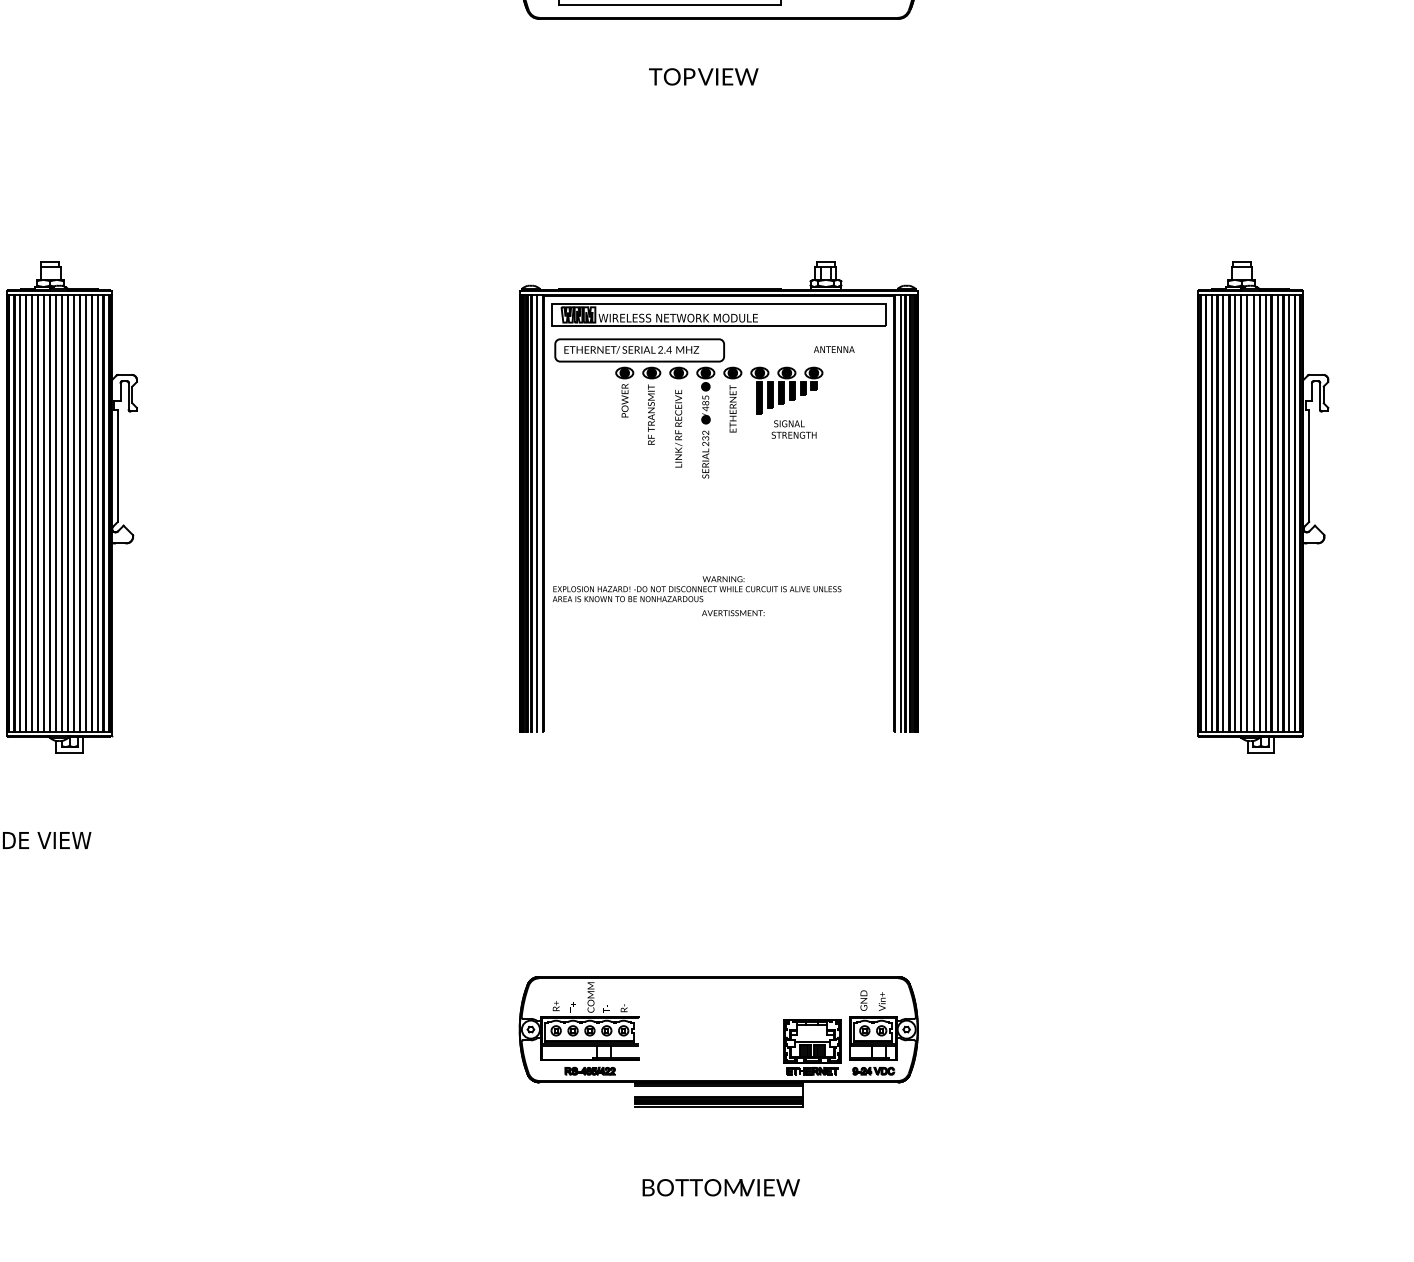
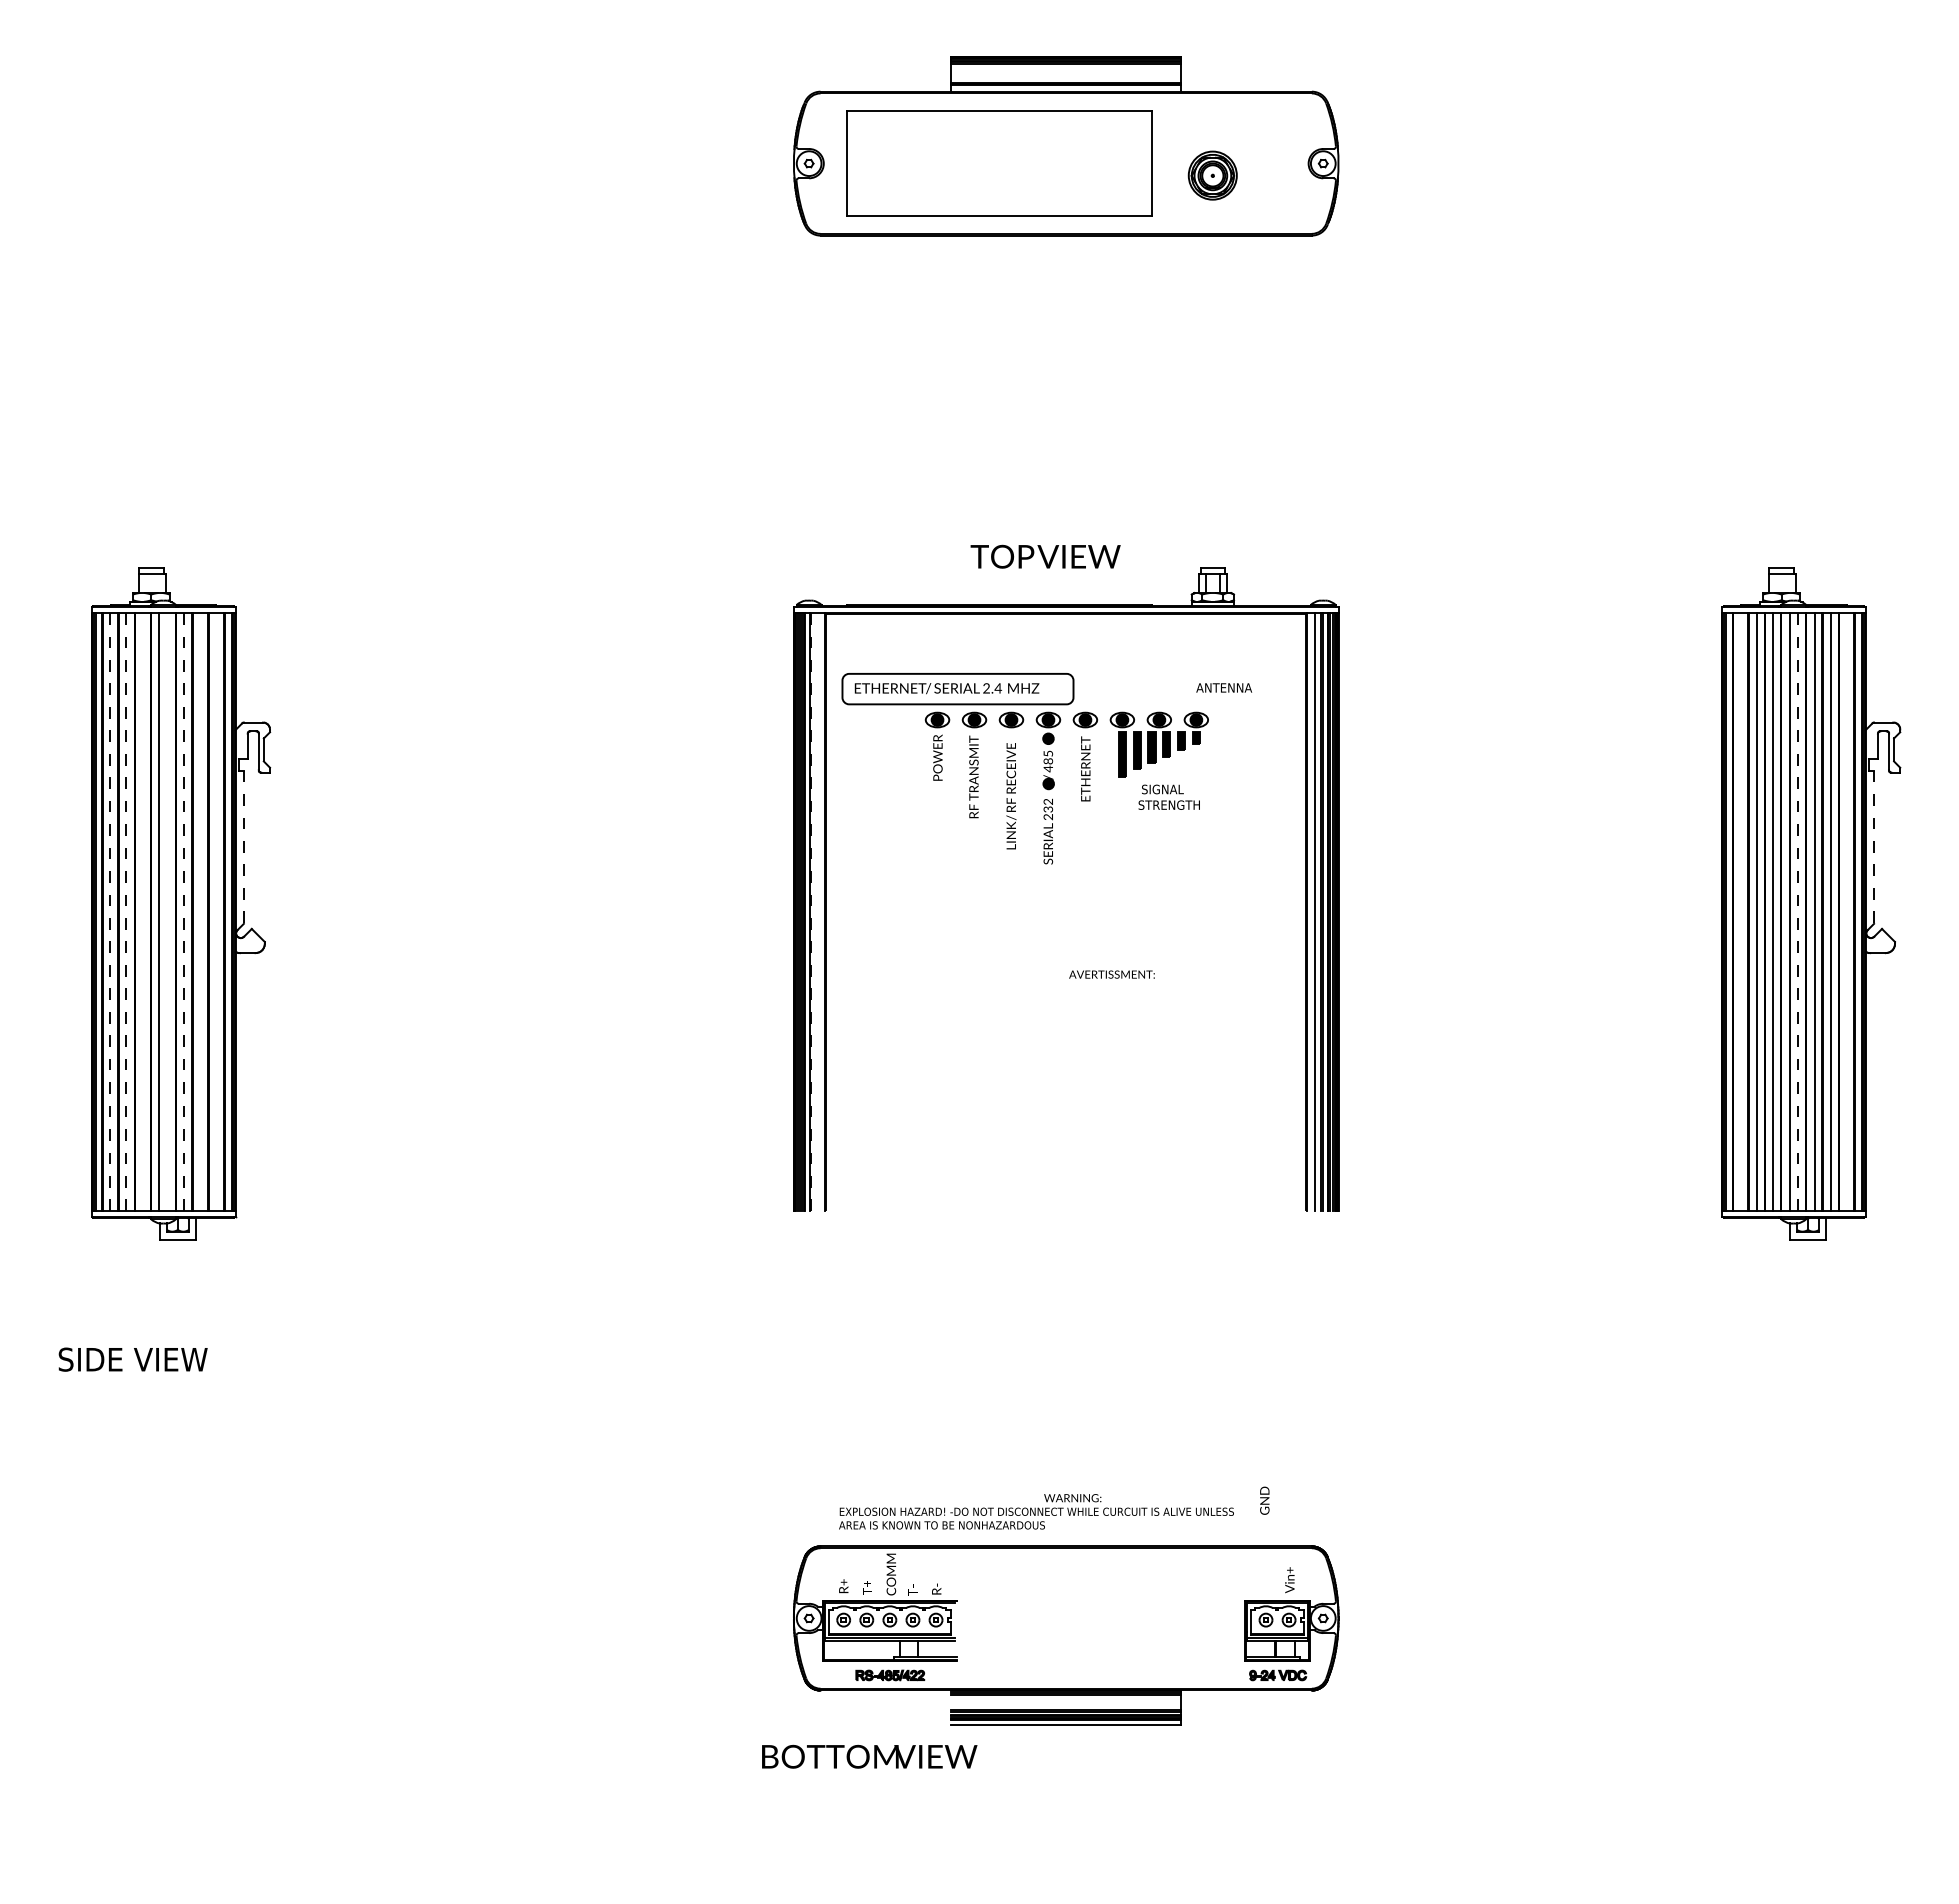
text: (703, 76) -> (1045, 556), moved
part: (719, 314) -> (1066, 640), removed
line: (117, 466) -> (243, 847), solid -> dashed
line: (1309, 466) -> (1874, 847), solid -> dashed
line: (20, 513) -> (110, 912), solid -> dashed
line: (32, 513) -> (126, 912), solid -> dashed
line: (43, 513) -> (142, 912), removed
line: (62, 513) -> (167, 912), removed
line: (74, 513) -> (184, 912), solid -> dashed
line: (86, 513) -> (200, 912), removed
line: (97, 513) -> (216, 912), removed
line: (532, 513) -> (811, 912), solid -> dashed
line: (536, 513) -> (816, 912), removed
line: (1211, 513) -> (1740, 912), removed
line: (1253, 513) -> (1797, 912), solid -> dashed
line: (1289, 513) -> (1847, 912), removed
text: (697, 588) -> (1036, 1511), moved
text: (732, 613) -> (1111, 974), moved
text: (863, 1000) -> (1264, 1500), moved
part: (812, 1047) -> (1194, 1642), removed
text: (721, 1187) -> (869, 1756), moved

